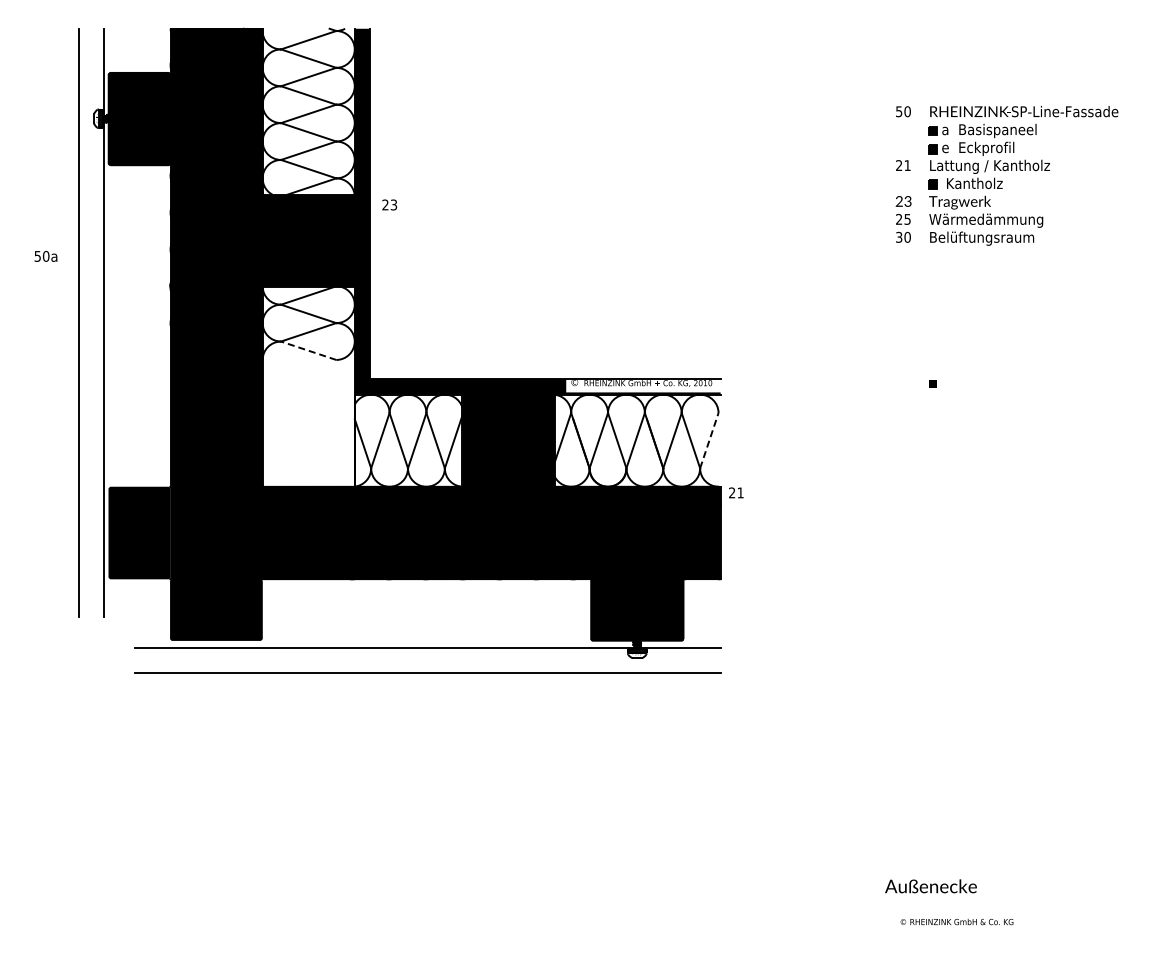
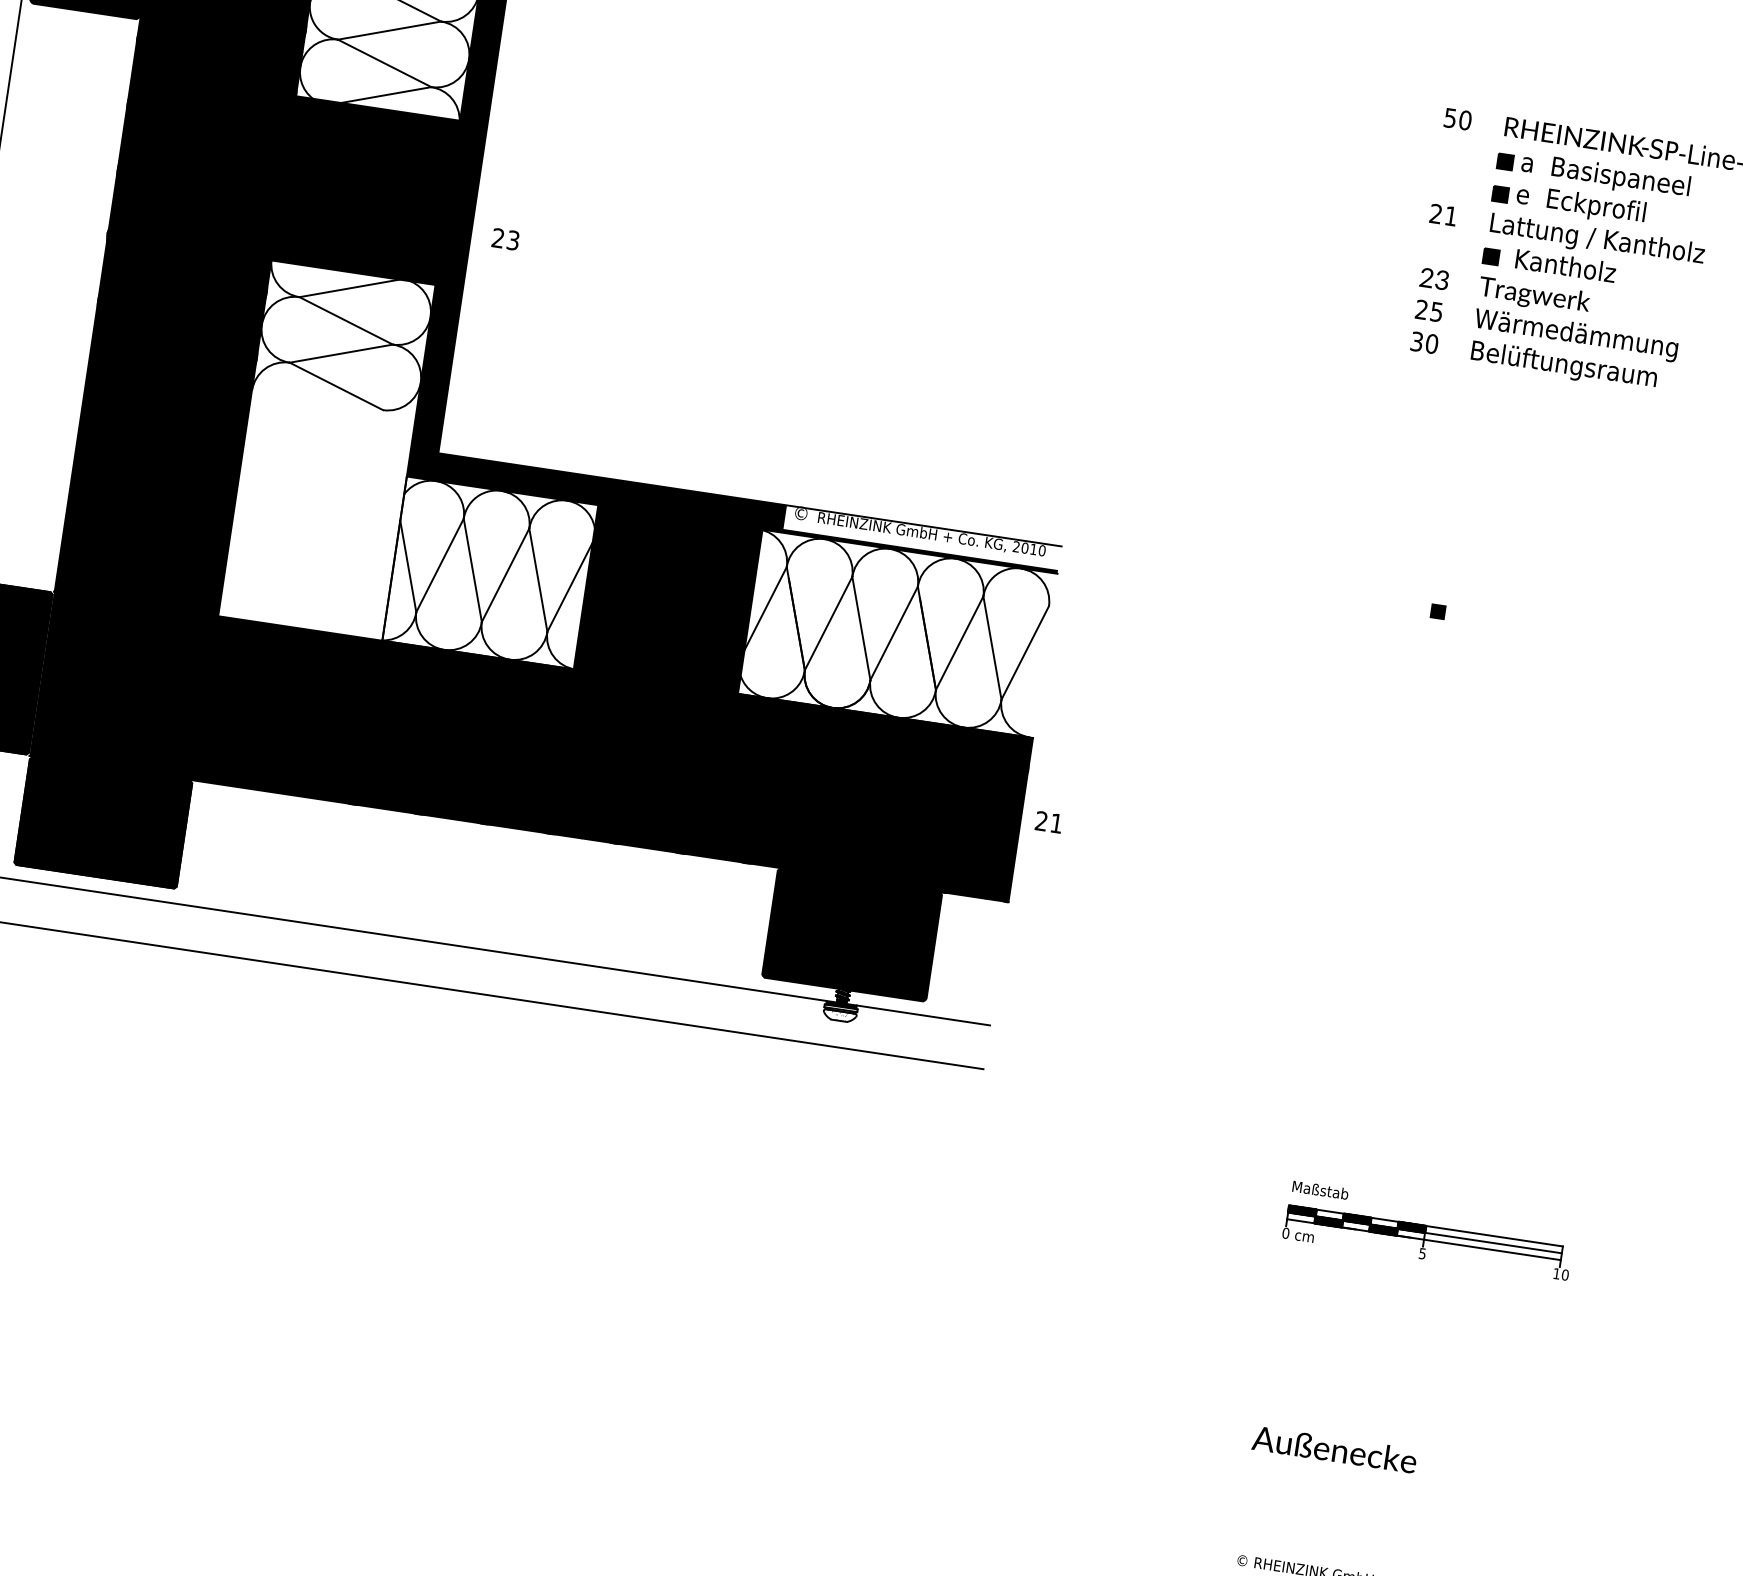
text: (389, 204) -> (505, 238), moved
line: (308, 350) -> (336, 385), dashed -> solid
line: (709, 440) -> (1025, 652), dashed -> solid
text: (736, 492) -> (1049, 821), moved
part: (978, 724) -> (1428, 1229), added
text: (930, 886) -> (1333, 1449), moved

